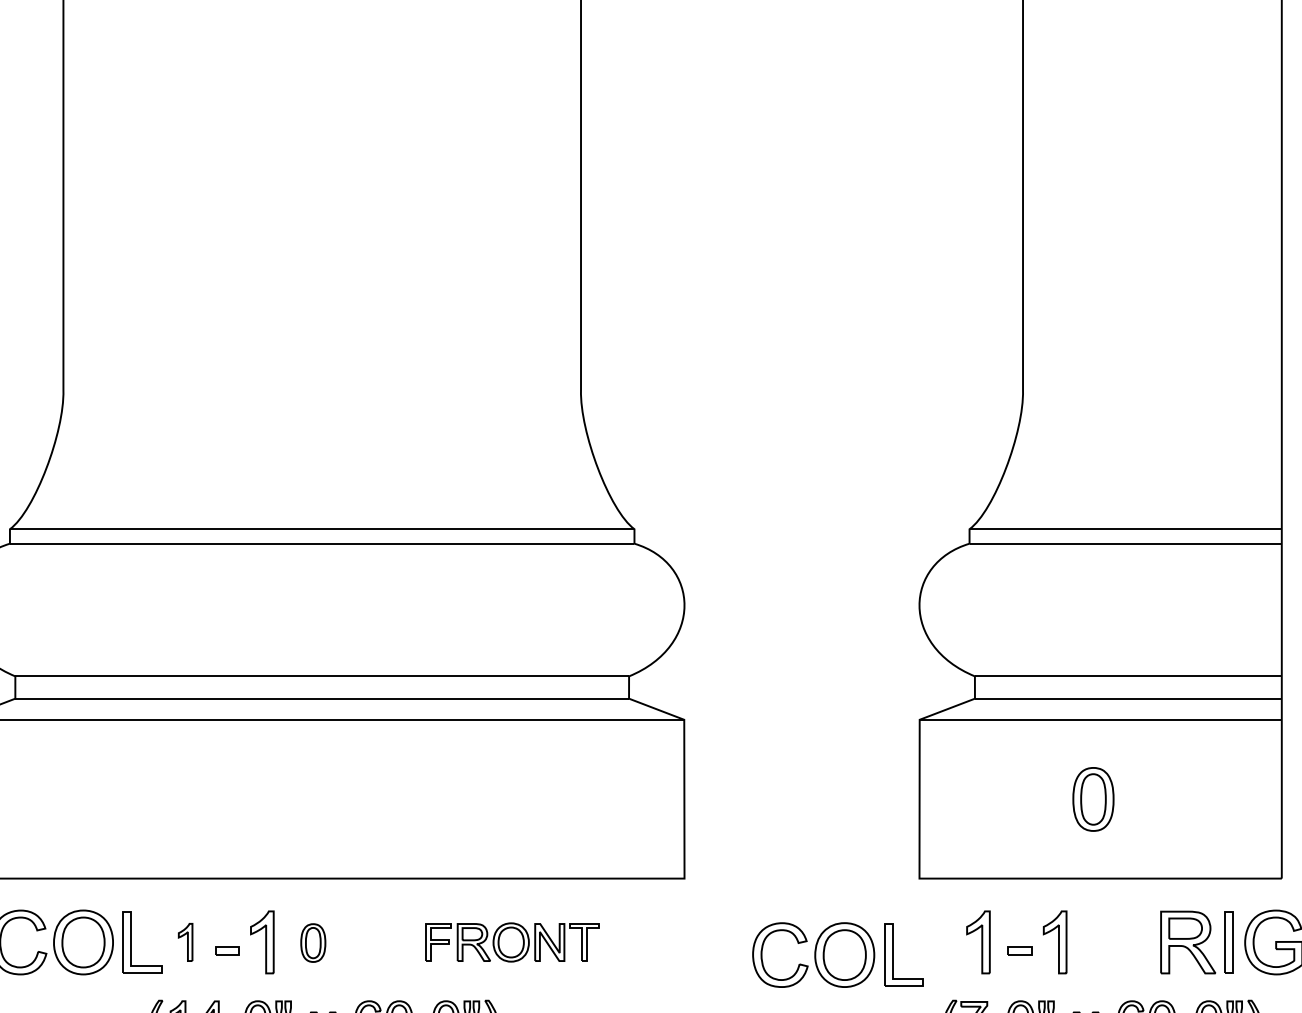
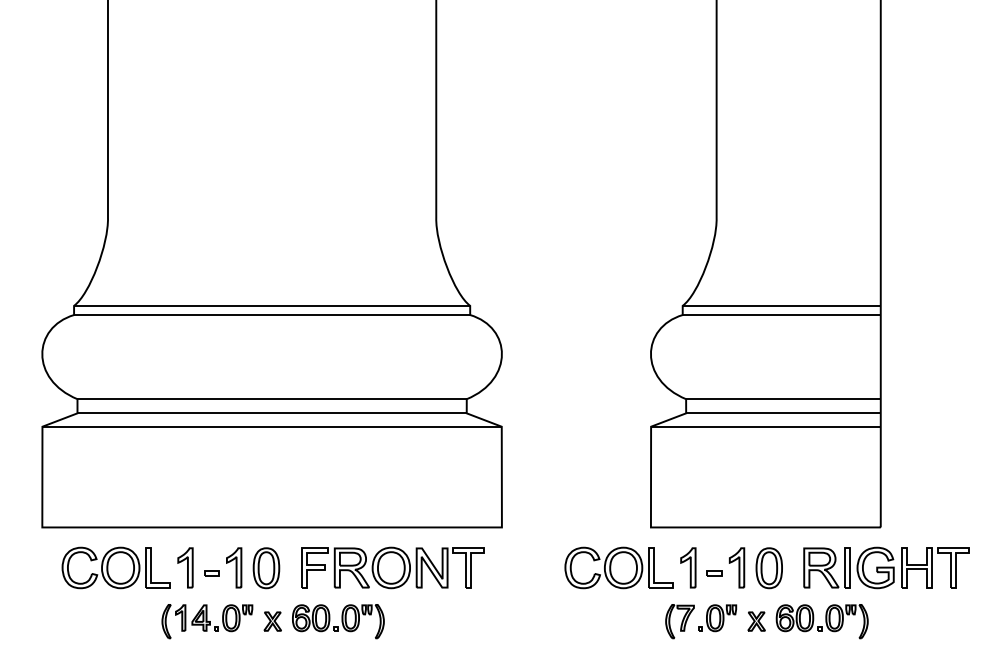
part: (1092, 799) -> (768, 568), moved
part: (185, 941) -> (185, 567), size x1.67
part: (511, 941) -> (392, 567), size x1.67
part: (313, 943) -> (266, 568), size x1.67
part: (836, 954) -> (618, 567), moved

